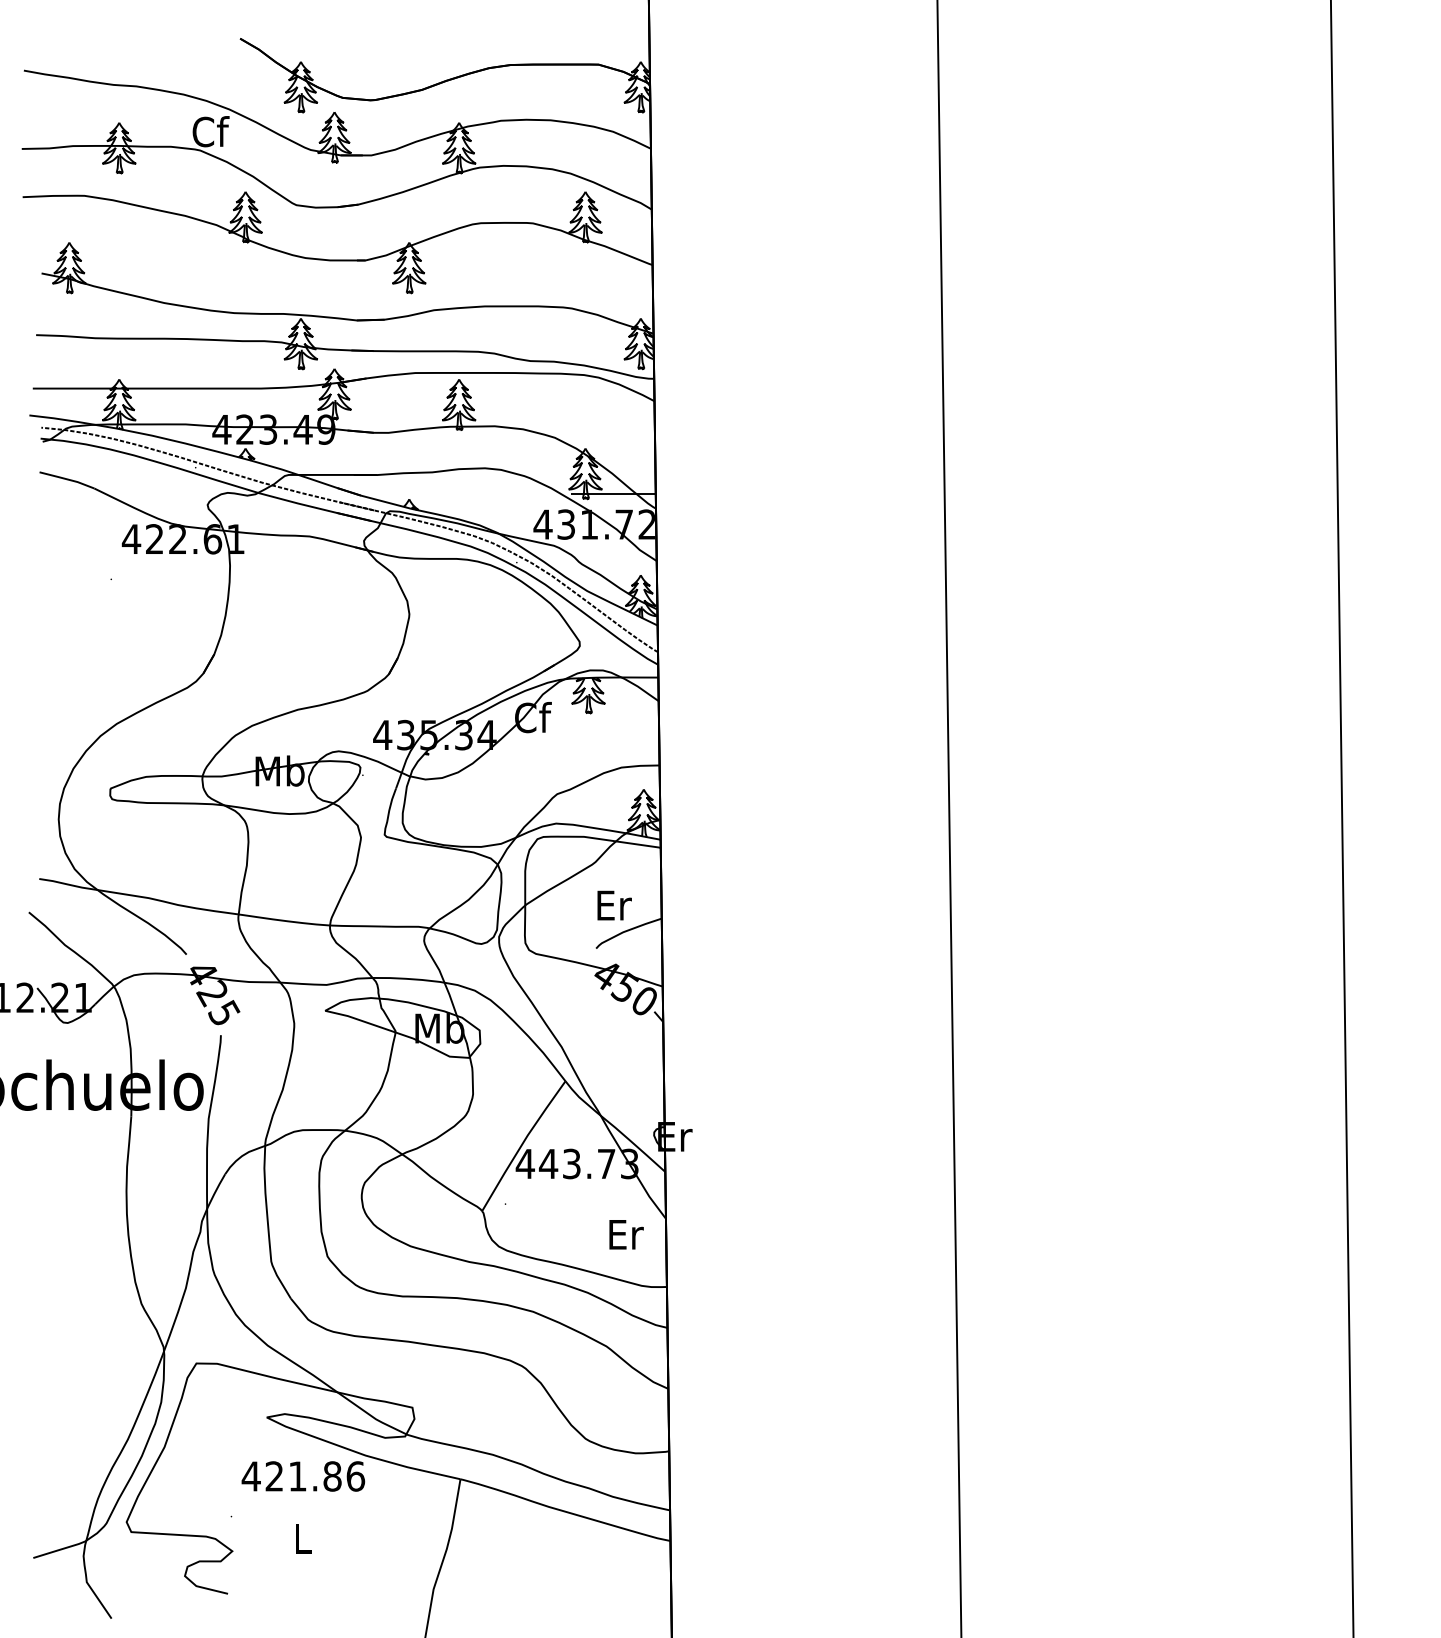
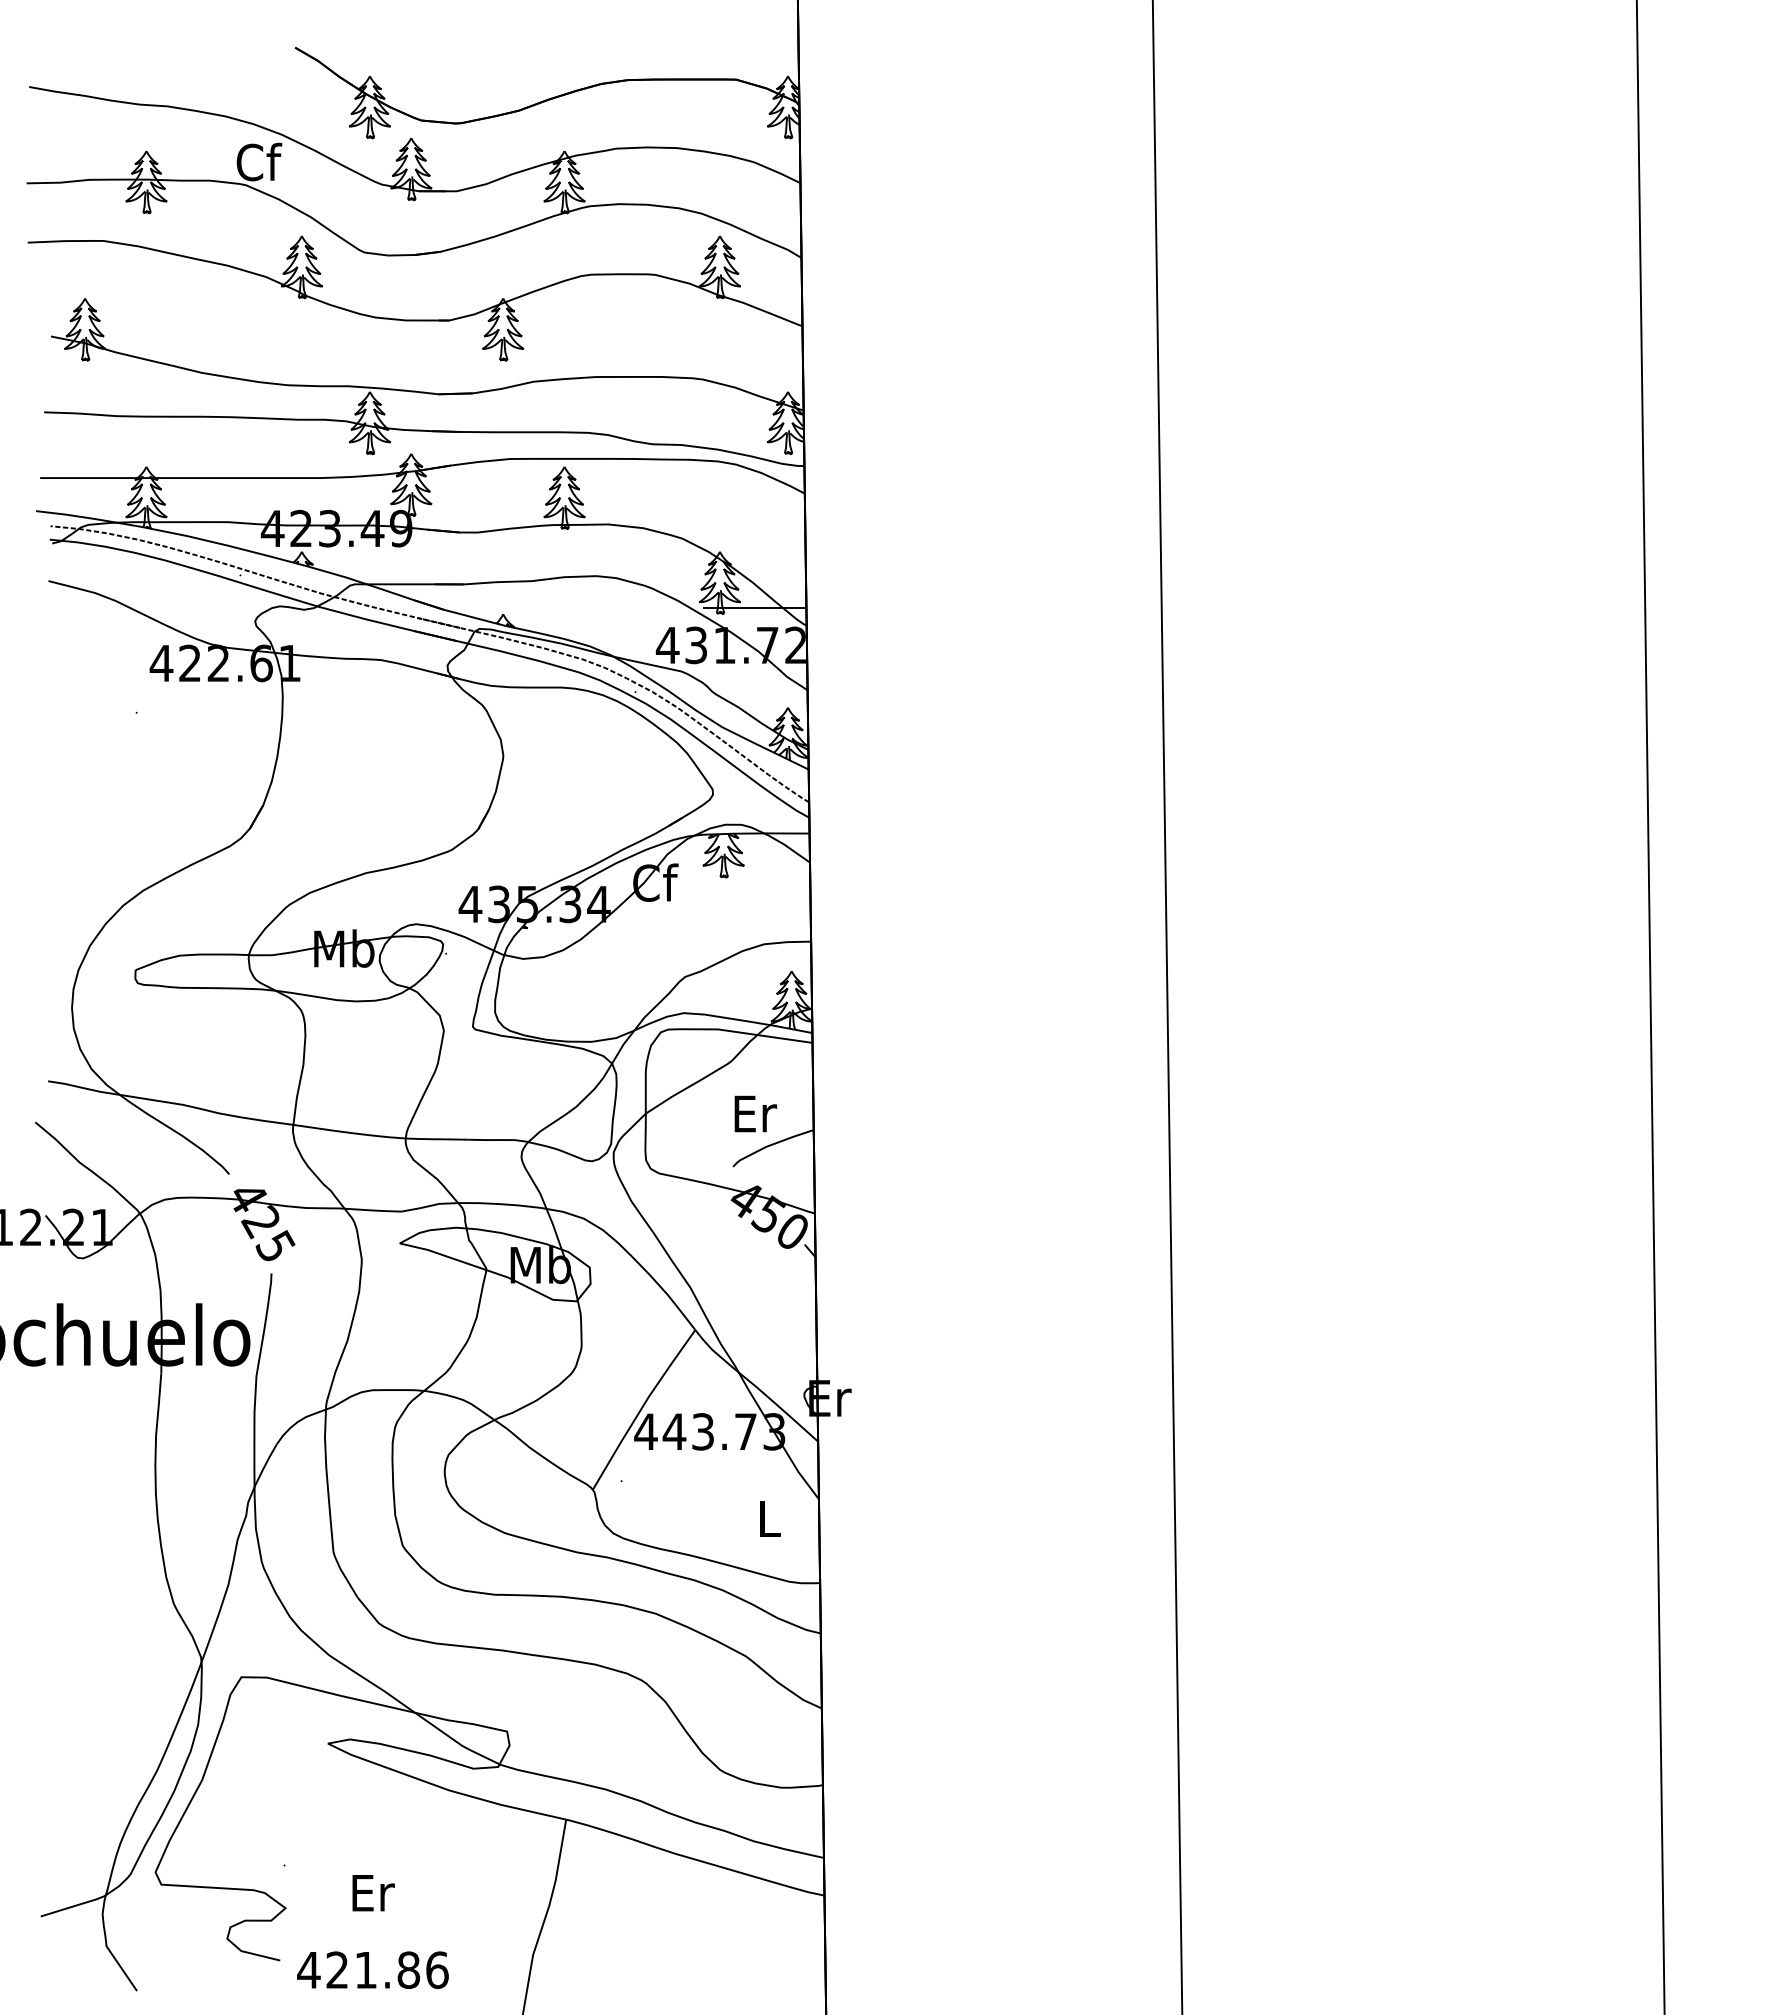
text: (626, 1234) -> (770, 1518), Er -> L
text: (303, 1475) -> (372, 1969), moved
text: (303, 1539) -> (373, 1893), L -> Er

